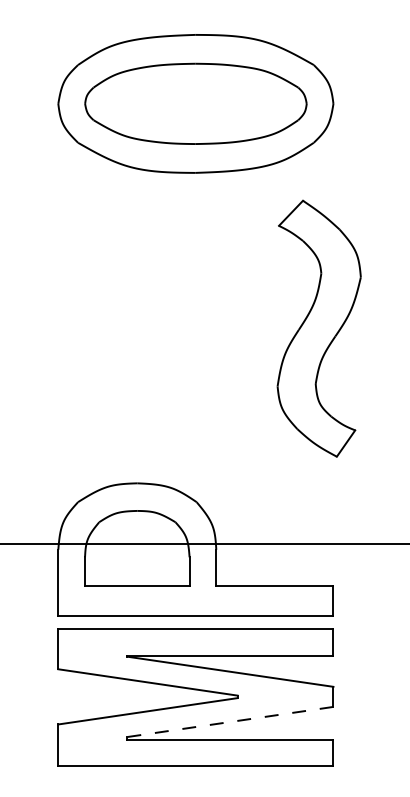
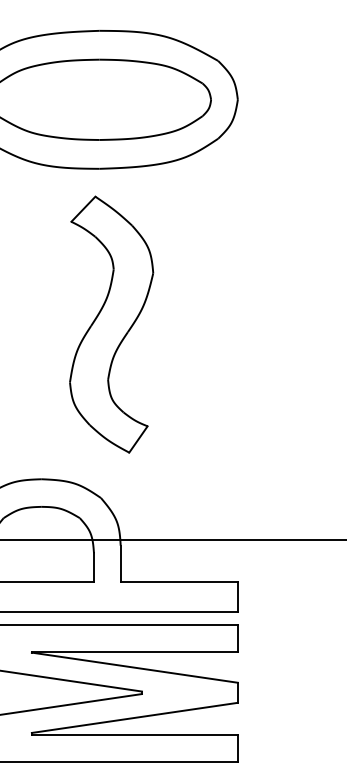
part: (318, 328) -> (110, 324), moved
line: (229, 722) -> (133, 718), dashed -> solid

